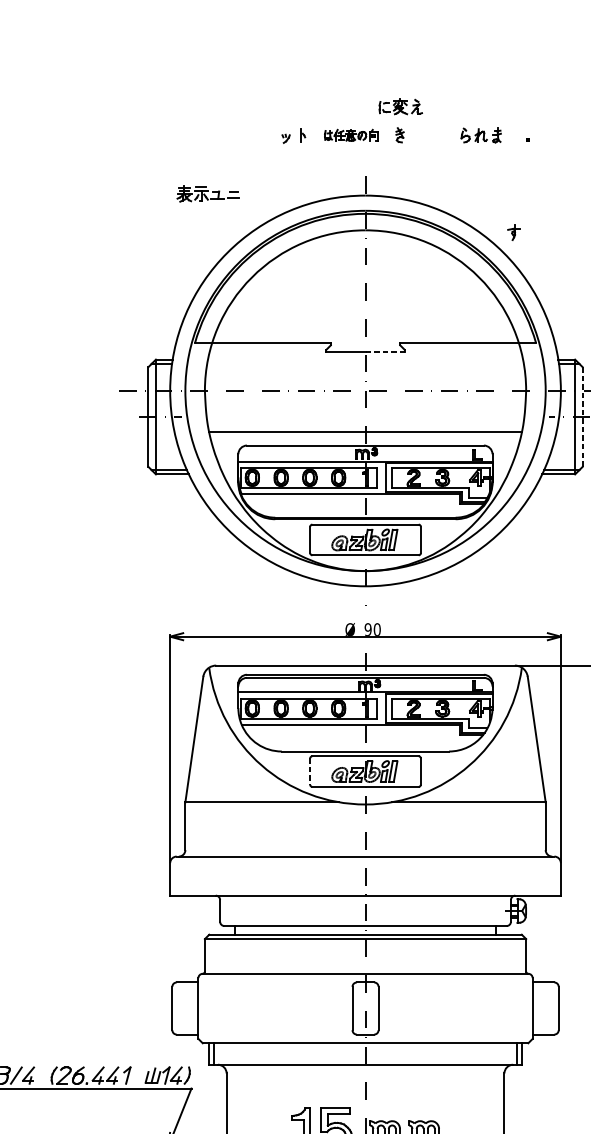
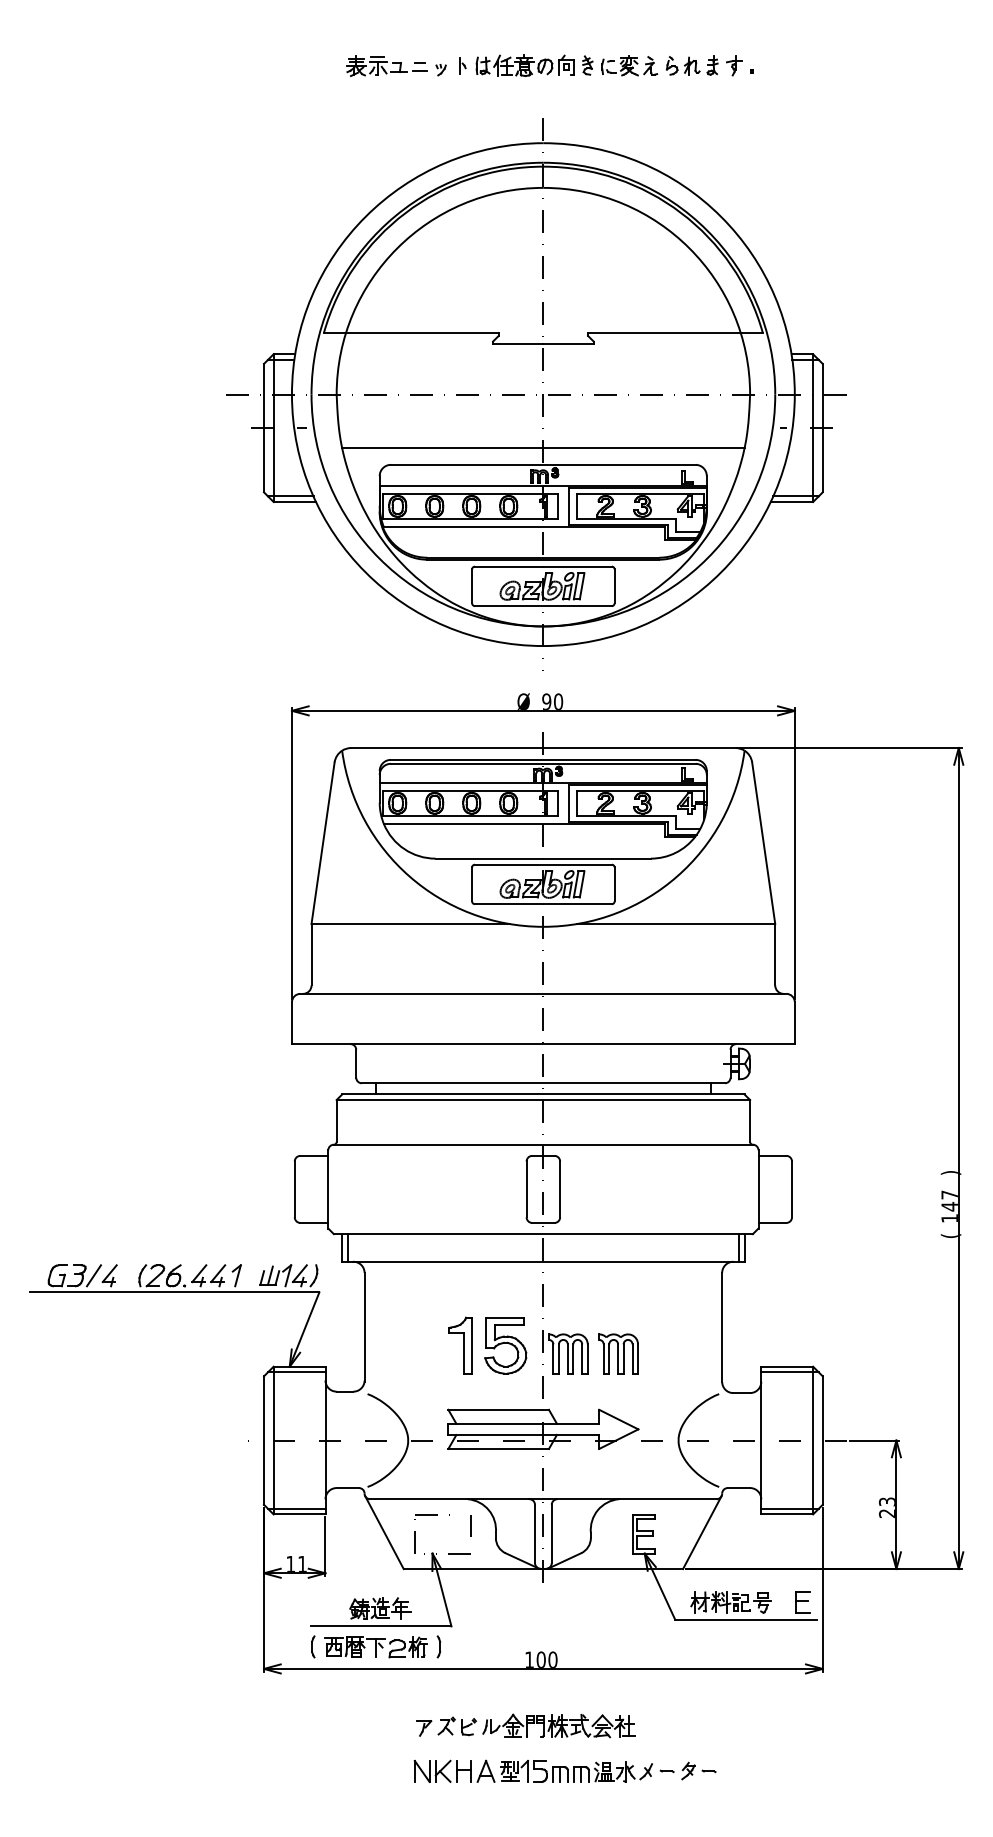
part: (400, 106) -> (629, 65), moved
part: (350, 135) -> (524, 65), size x1.43
part: (207, 194) -> (386, 66), moved
part: (514, 232) -> (734, 65), moved
line: (385, 352) -> (569, 344), dashed -> solid
line: (582, 417) -> (822, 428), dashed -> solid
line: (310, 771) -> (472, 884), dashed -> solid

